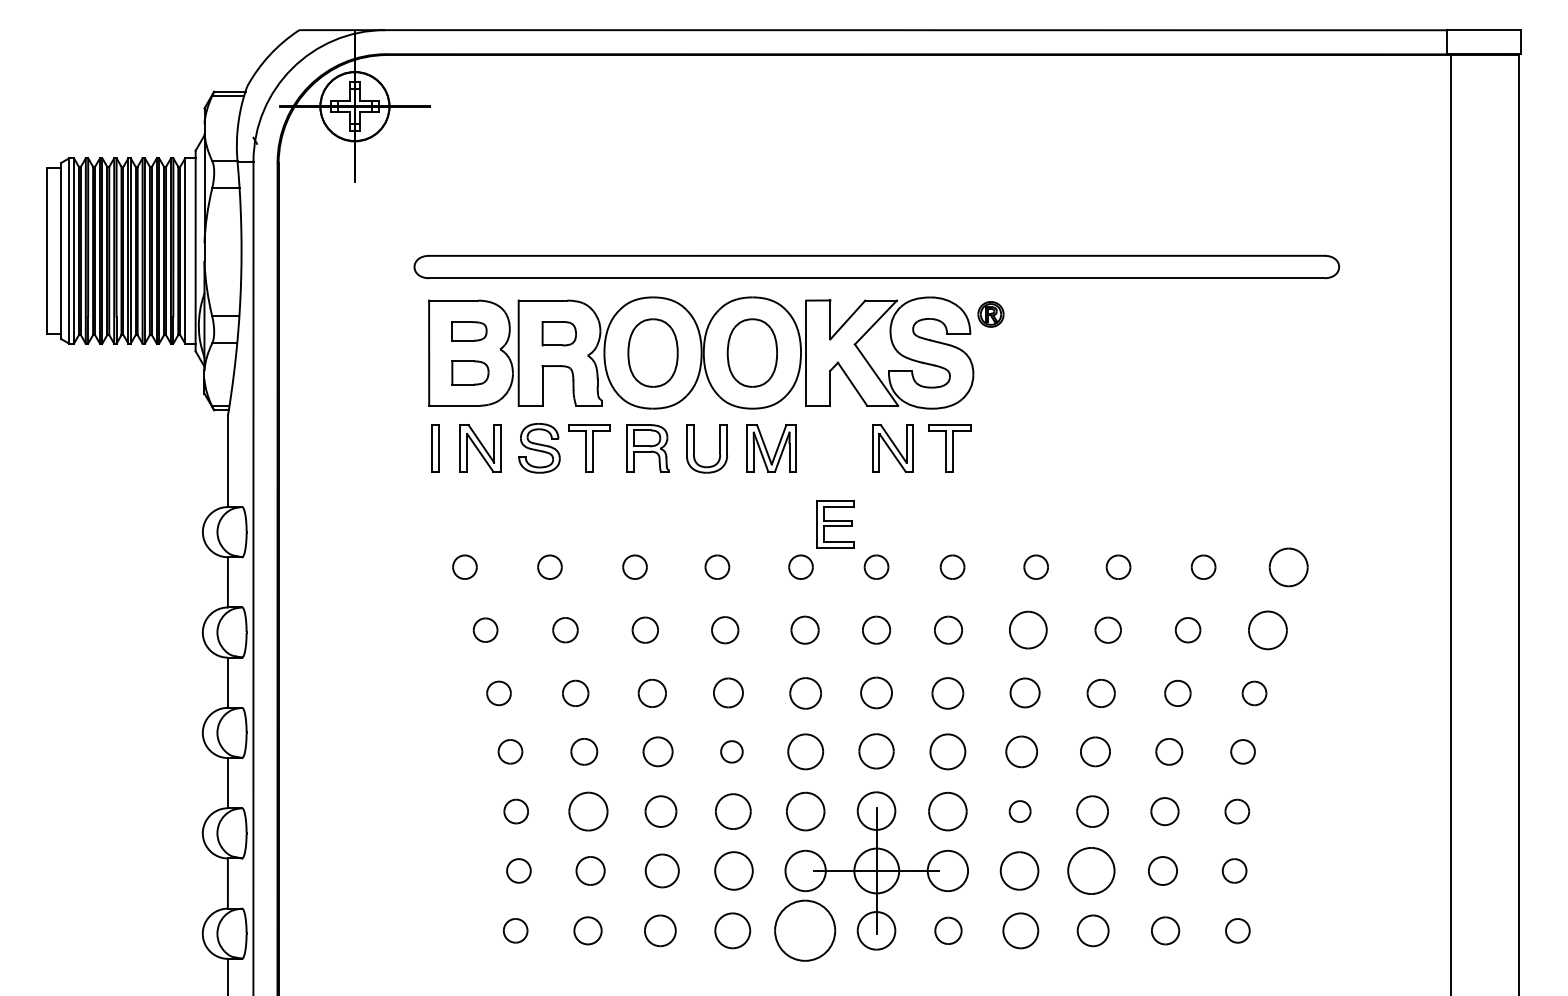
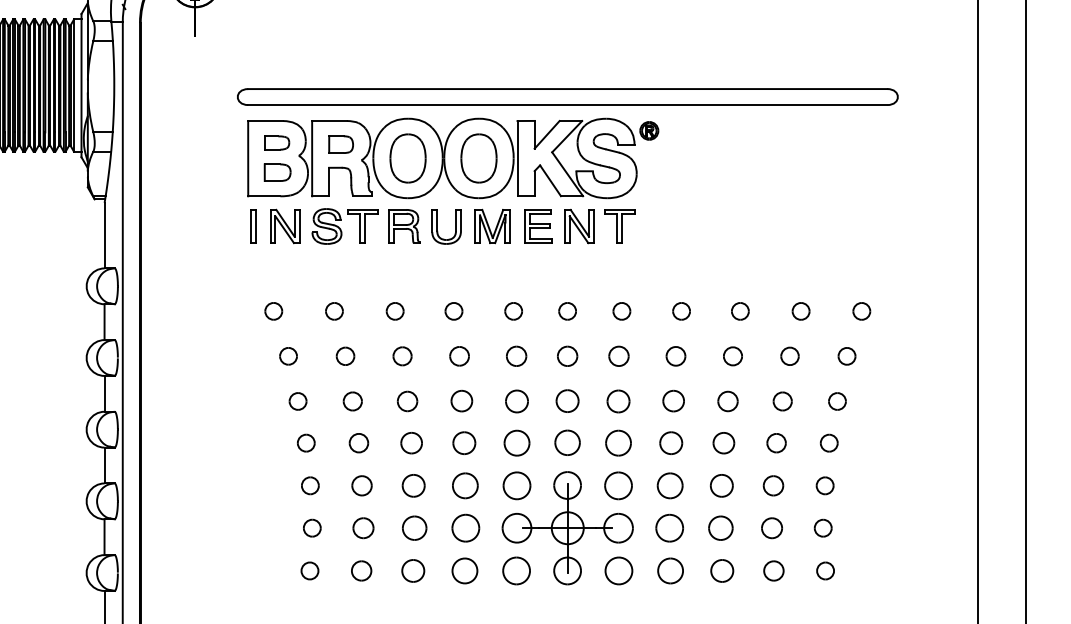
part: (835, 524) -> (538, 226), moved
part: (1288, 566) -> (861, 310), size x0.62
part: (1267, 629) -> (846, 355), size x0.62
part: (1028, 630) -> (676, 356), size x0.71
part: (731, 751) -> (464, 442), size x1.43
part: (588, 811) -> (361, 485), size x0.71
part: (1019, 811) -> (669, 485), size x1.67
part: (1090, 870) -> (720, 527), size x0.71
part: (804, 930) -> (516, 570), size x0.62
part: (948, 930) -> (618, 570), size x1.43

